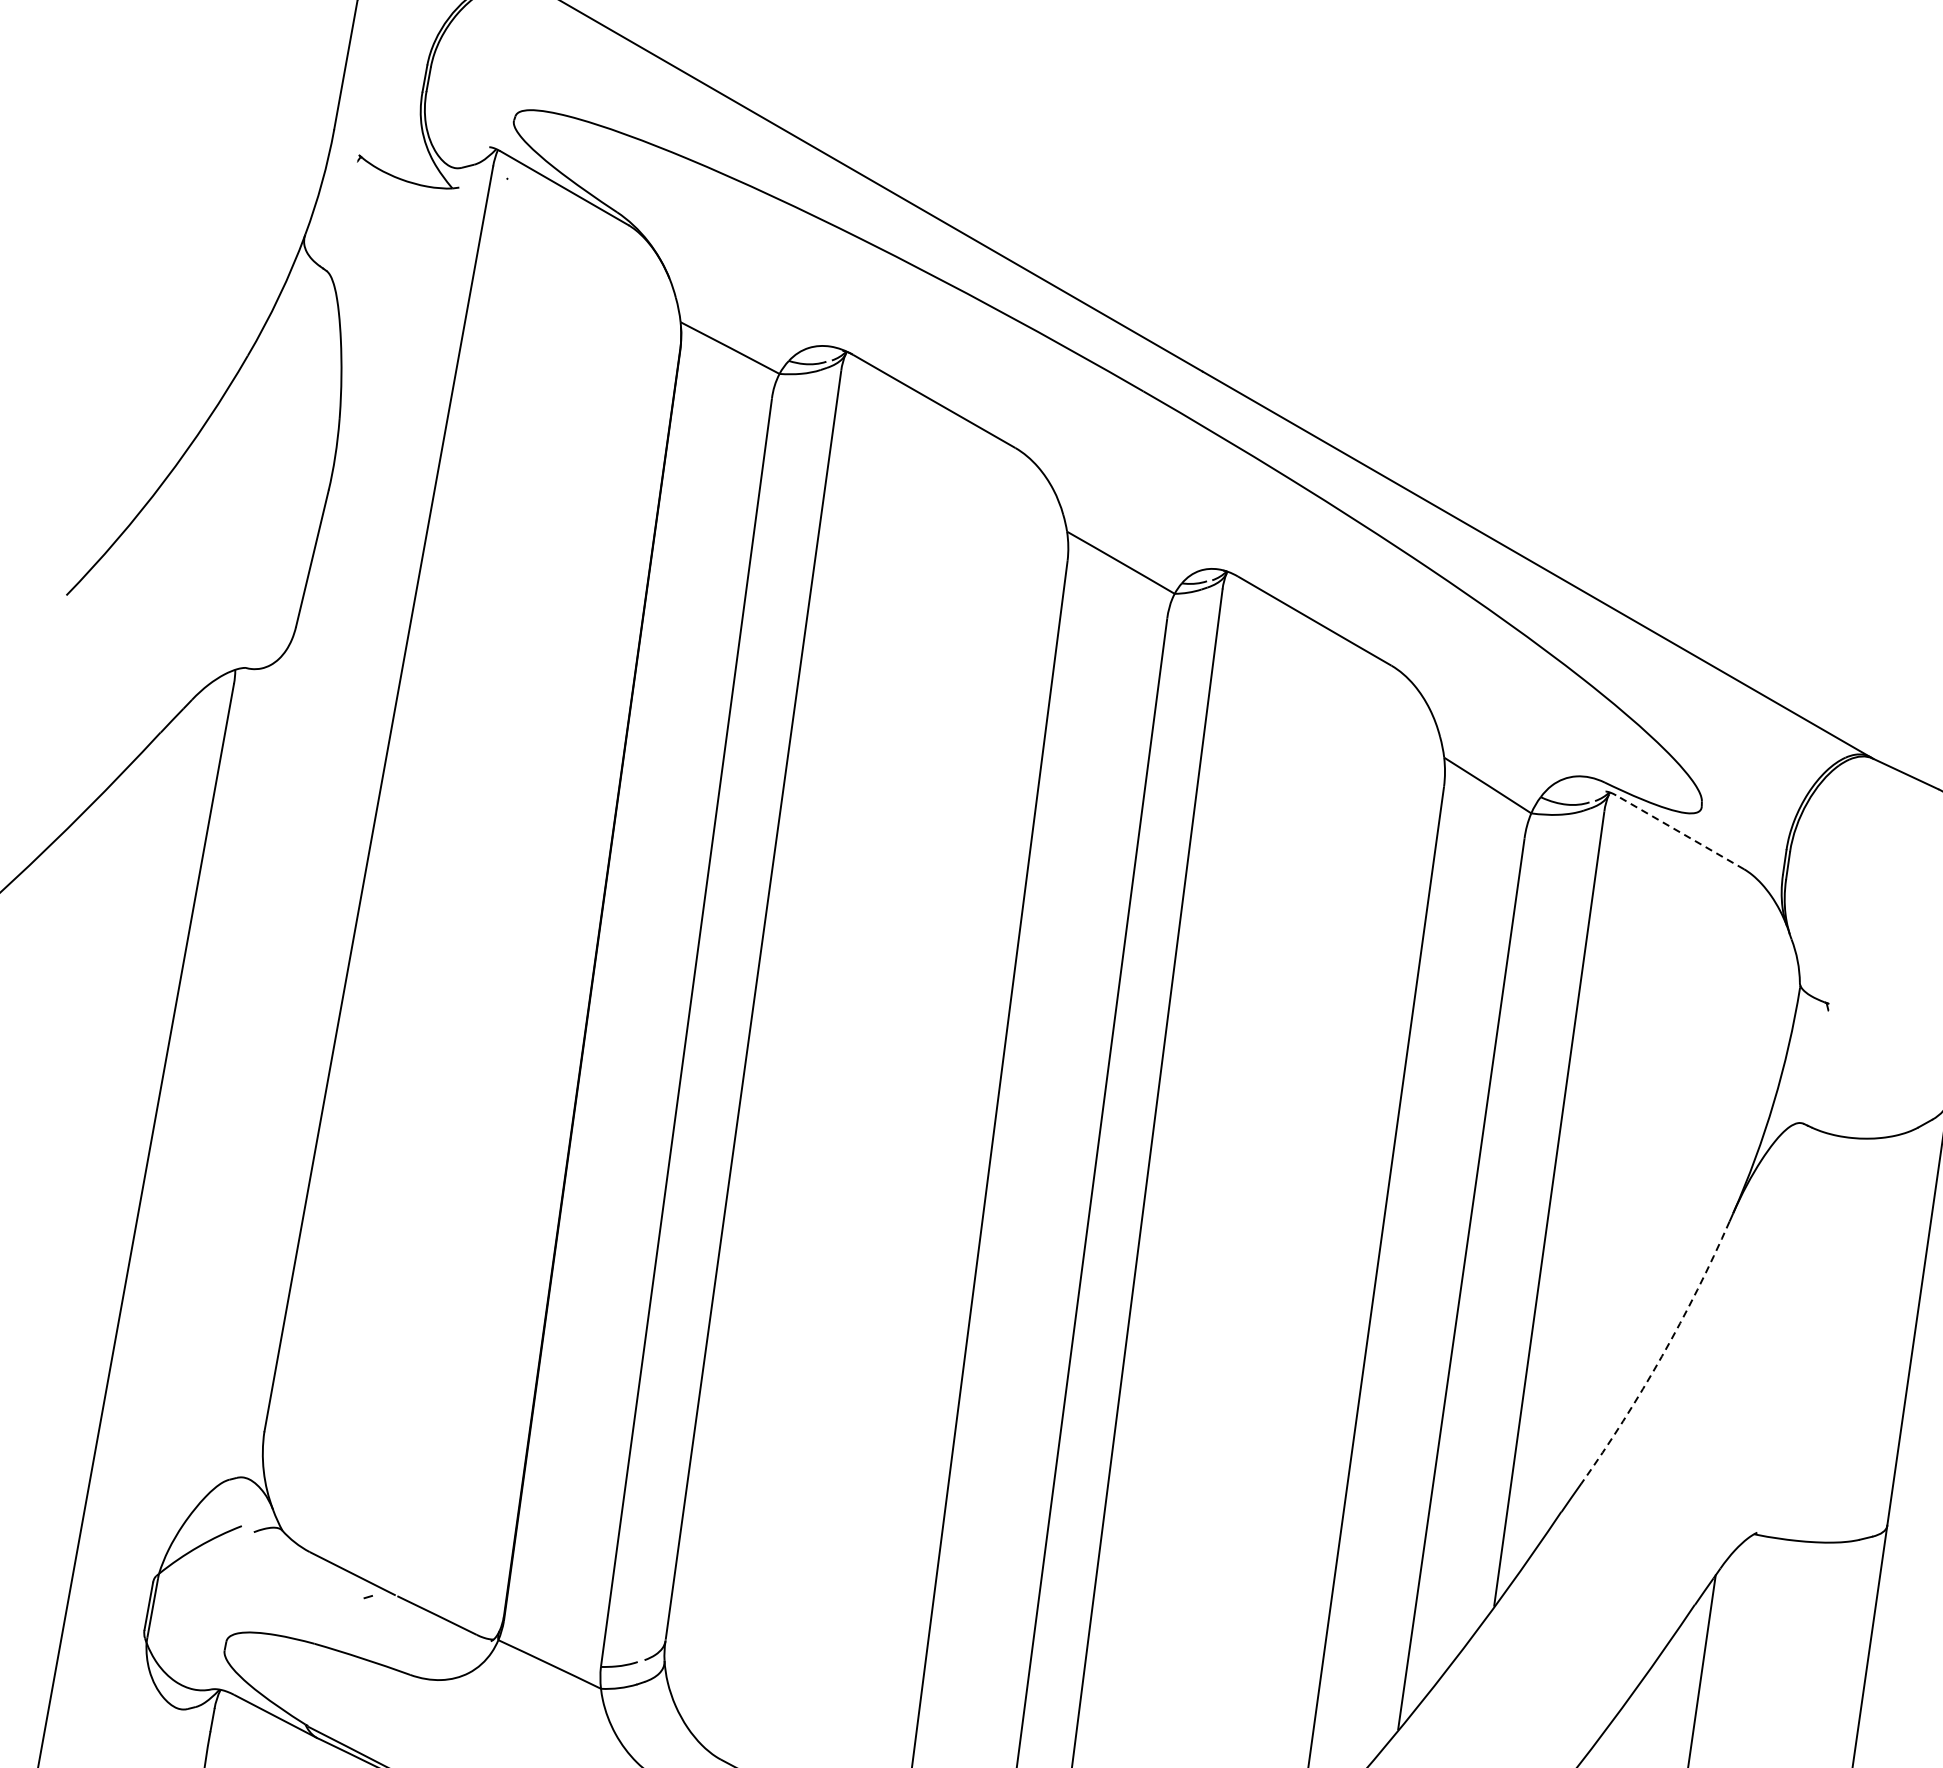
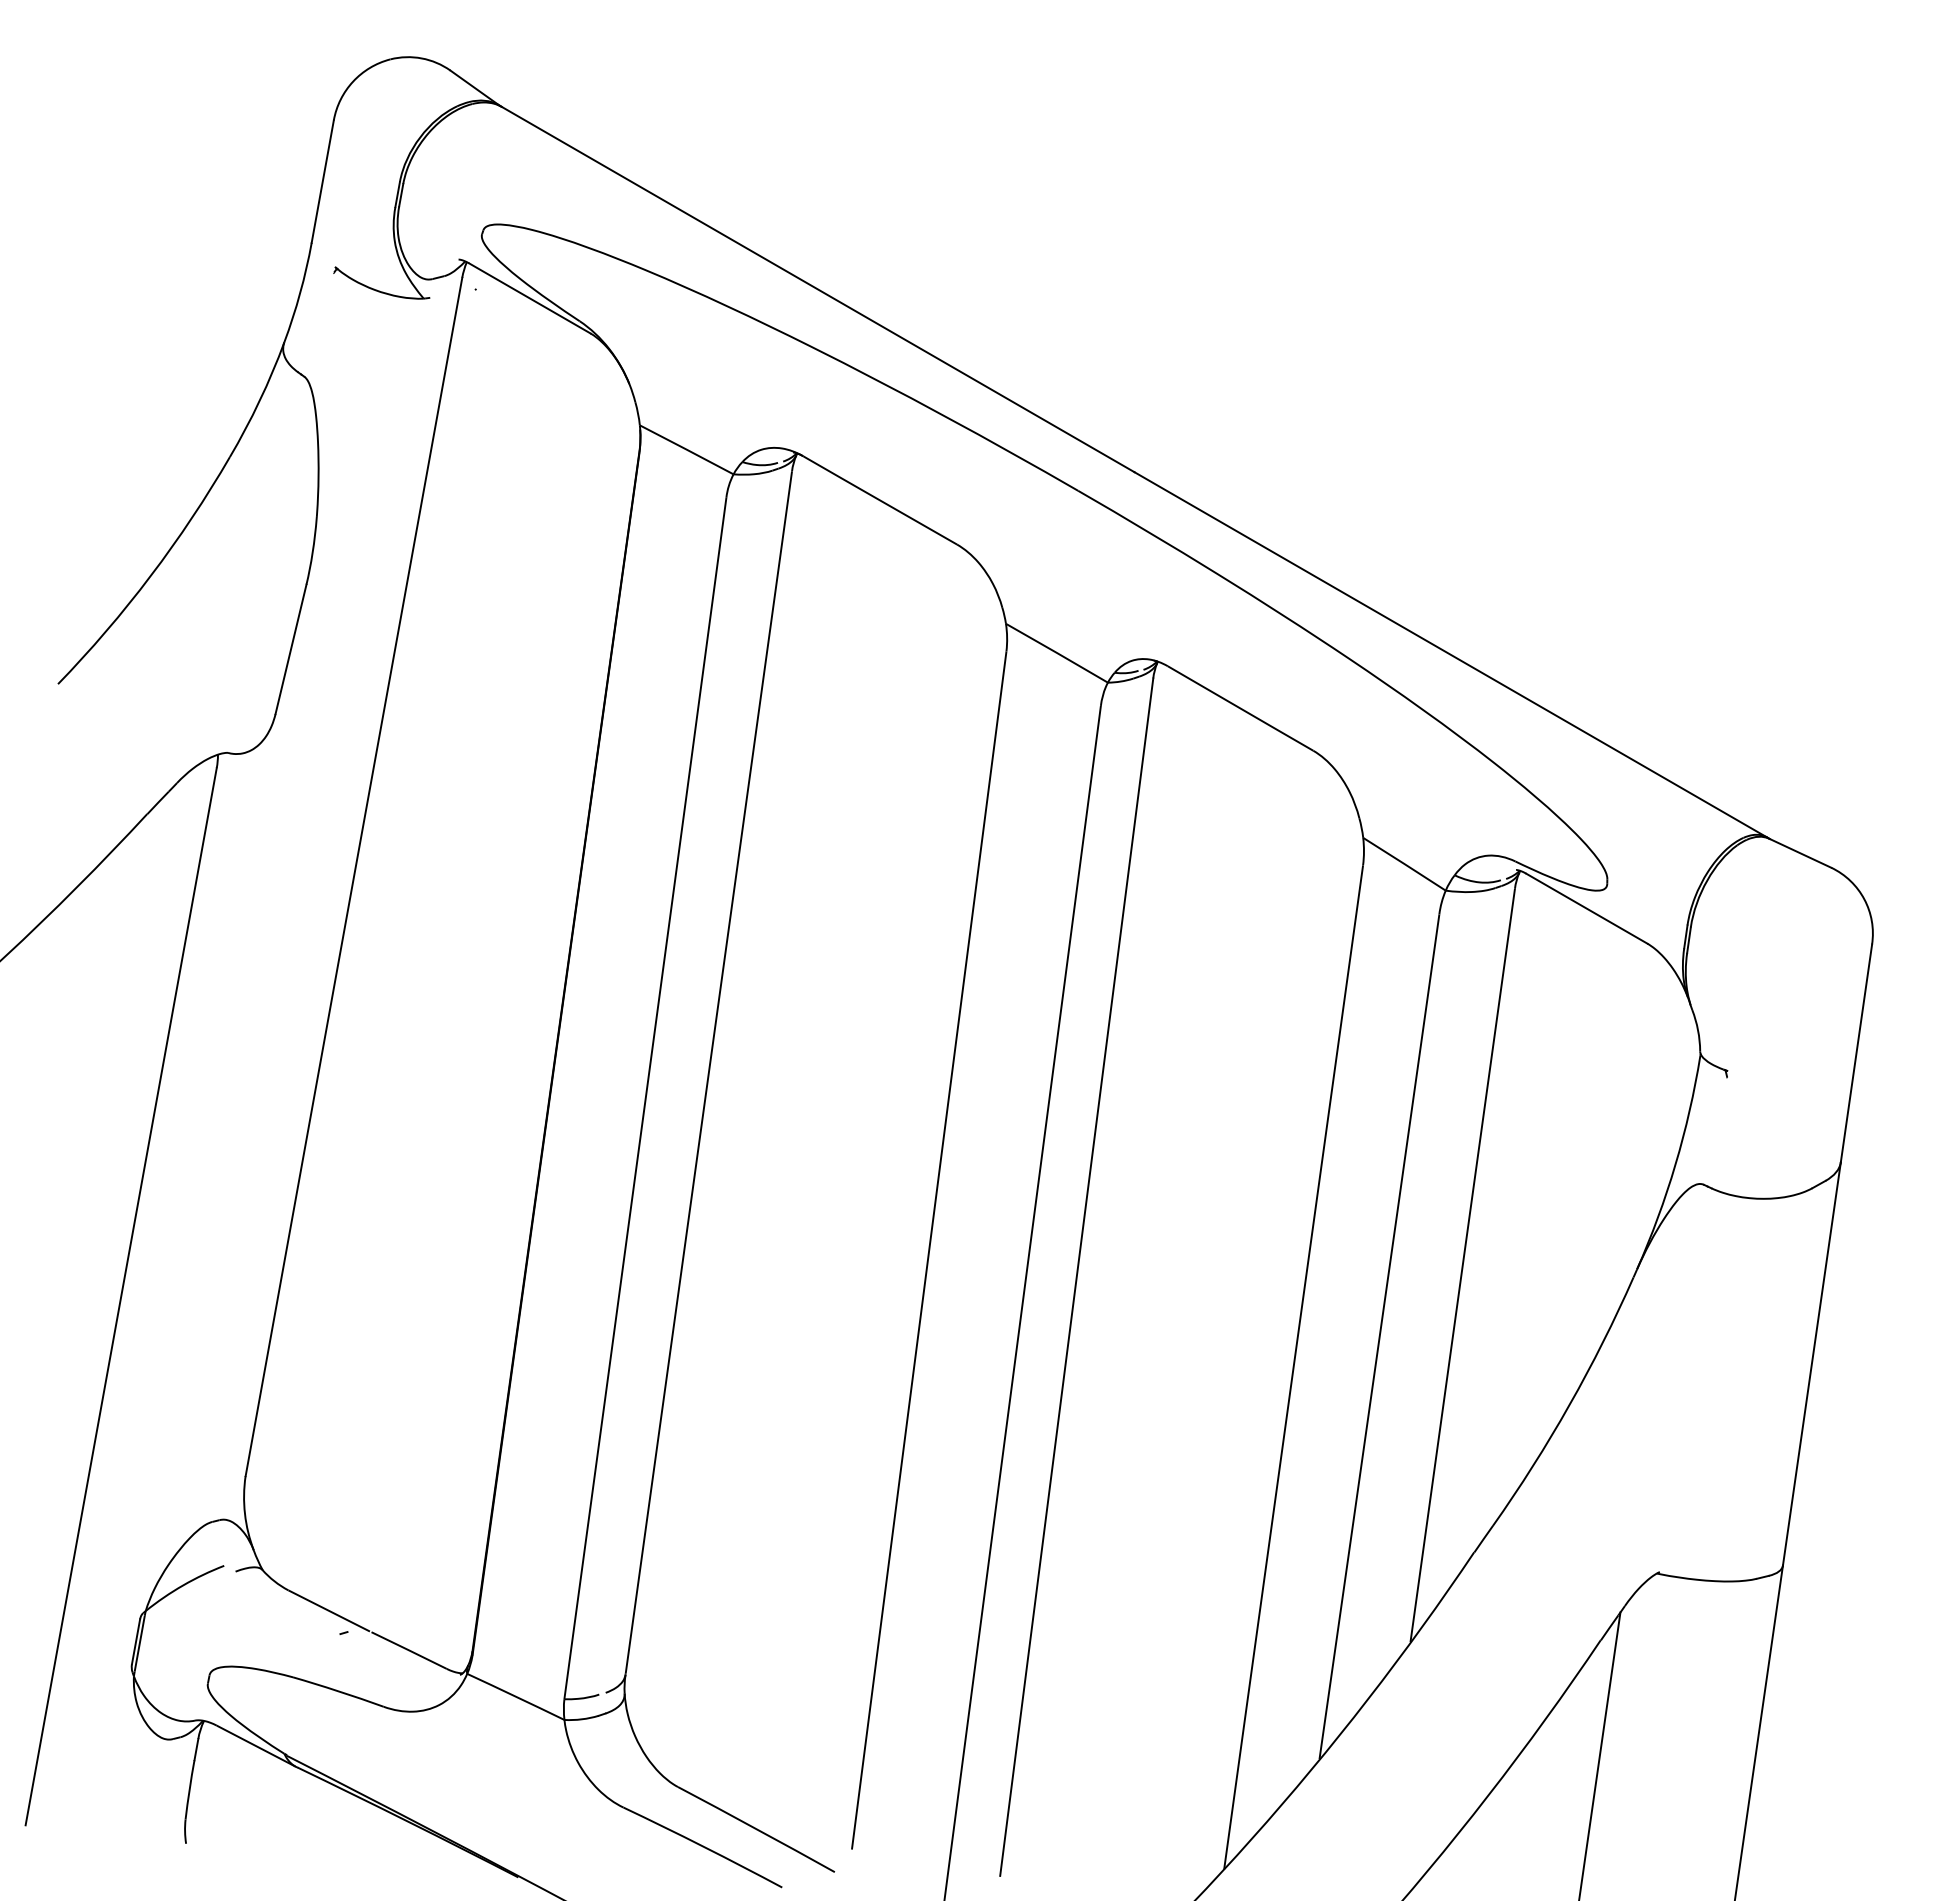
line: (1679, 832) -> (1586, 908), dashed -> solid
arc: (1661, 1356) -> (1569, 1405), dashed -> solid

